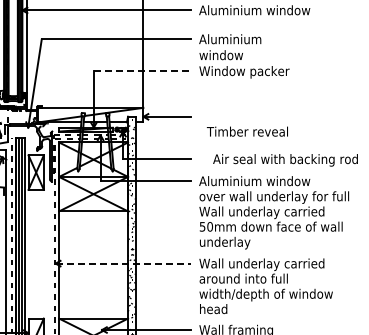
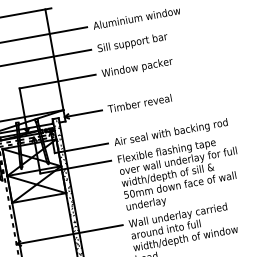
text: (243, 47) -> (133, 48), Aluminium window -> Sill support bar
line: (142, 71) -> (57, 81), dashed -> solid
text: (246, 131) -> (139, 103), moved
text: (285, 160) -> (171, 133), moved
text: (261, 182) -> (166, 151), Aluminium window -> Flexible flashing tape
text: (261, 212) -> (170, 175), Wall underlay carried -> width/depth of sill &
line: (123, 263) -> (69, 234), dashed -> solid

